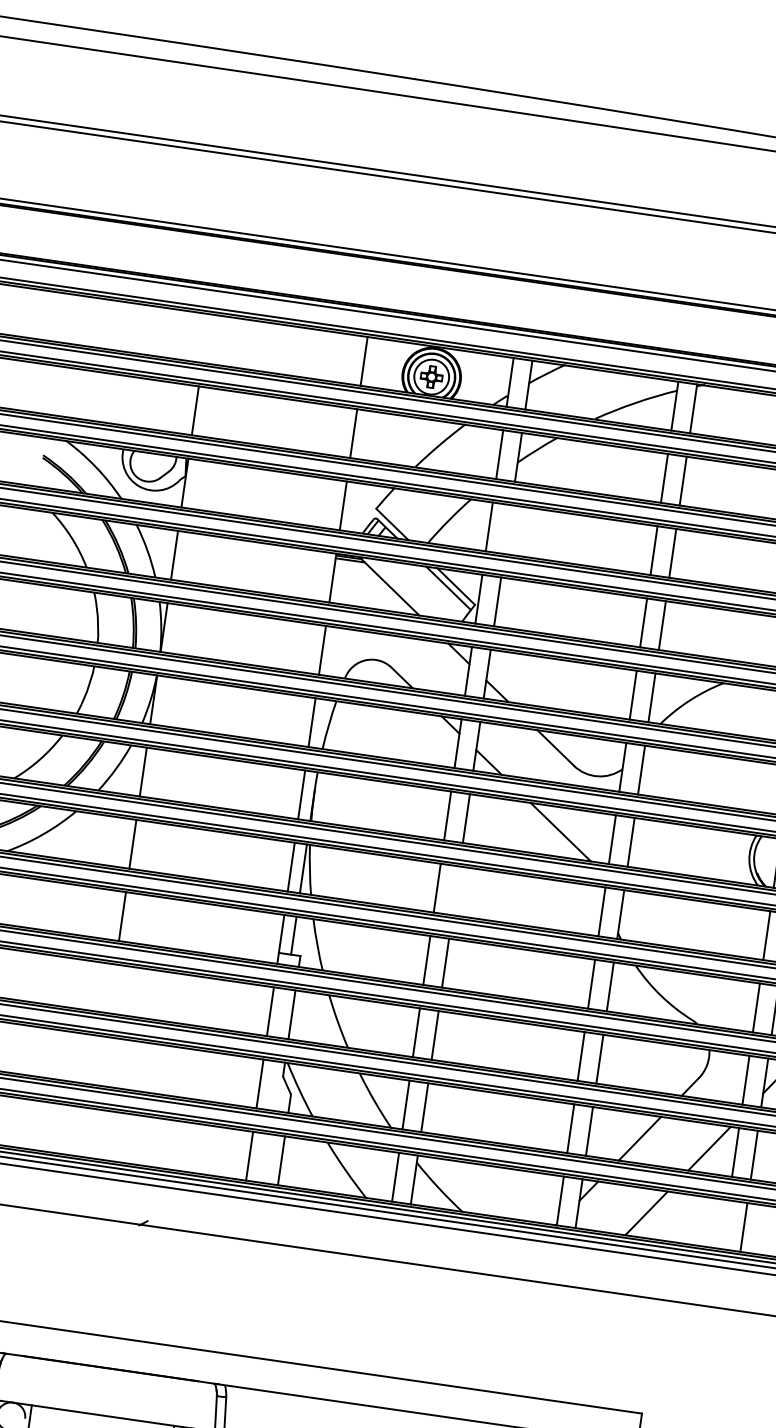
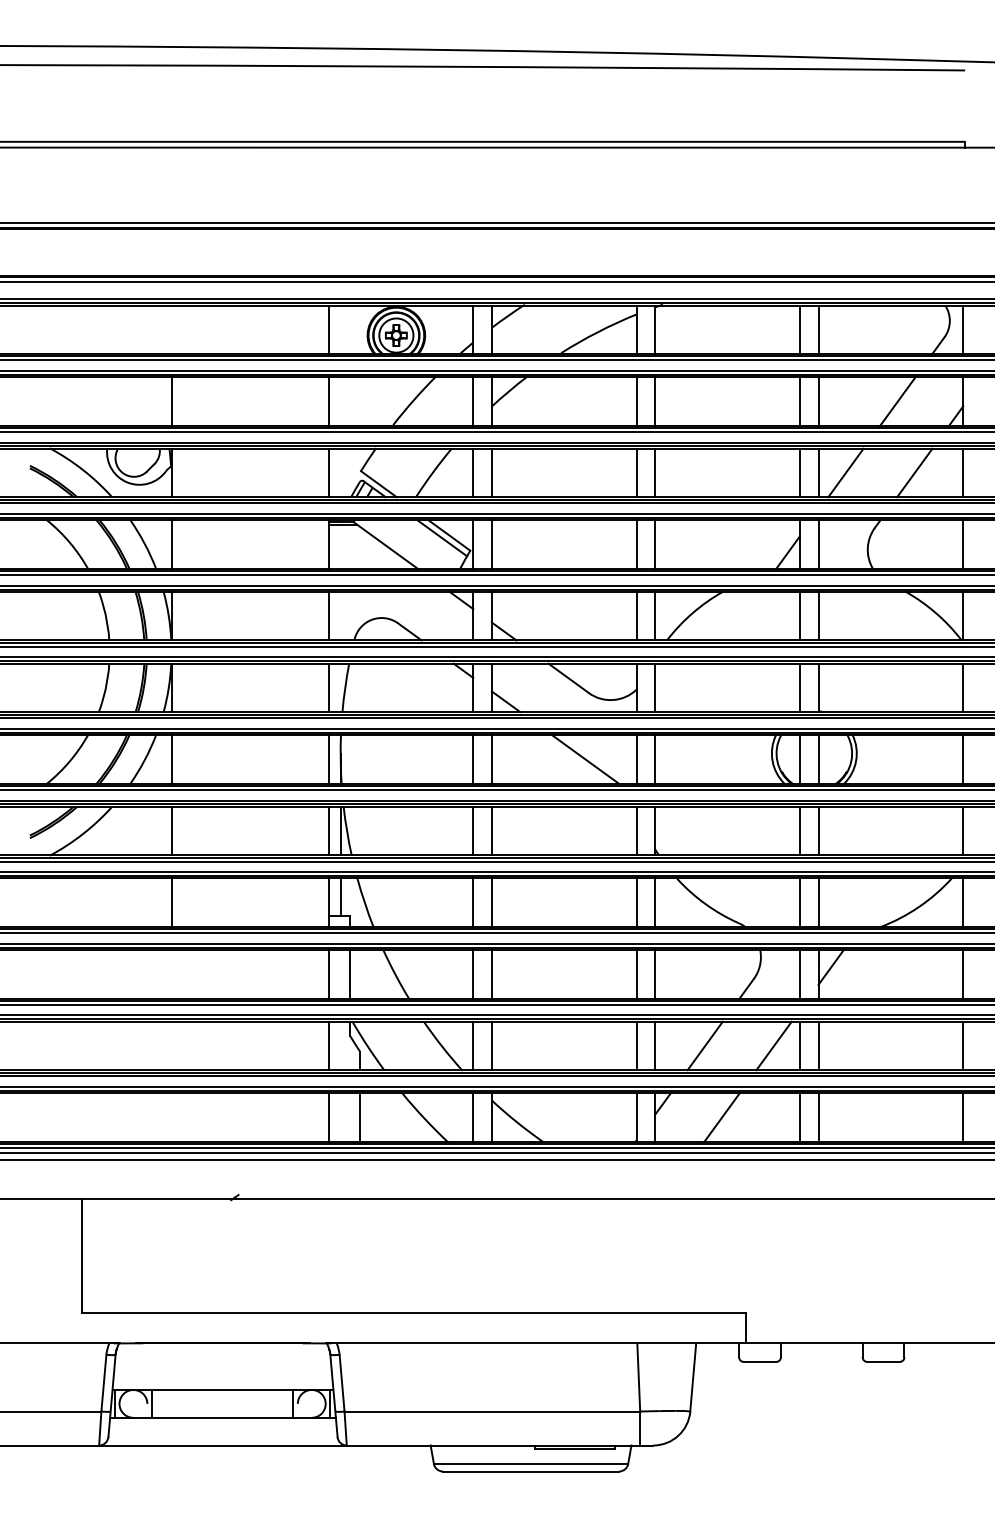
line: (507, 529) -> (491, 472), added
line: (455, 890) -> (491, 830), added
line: (724, 1224) -> (799, 1117), added

